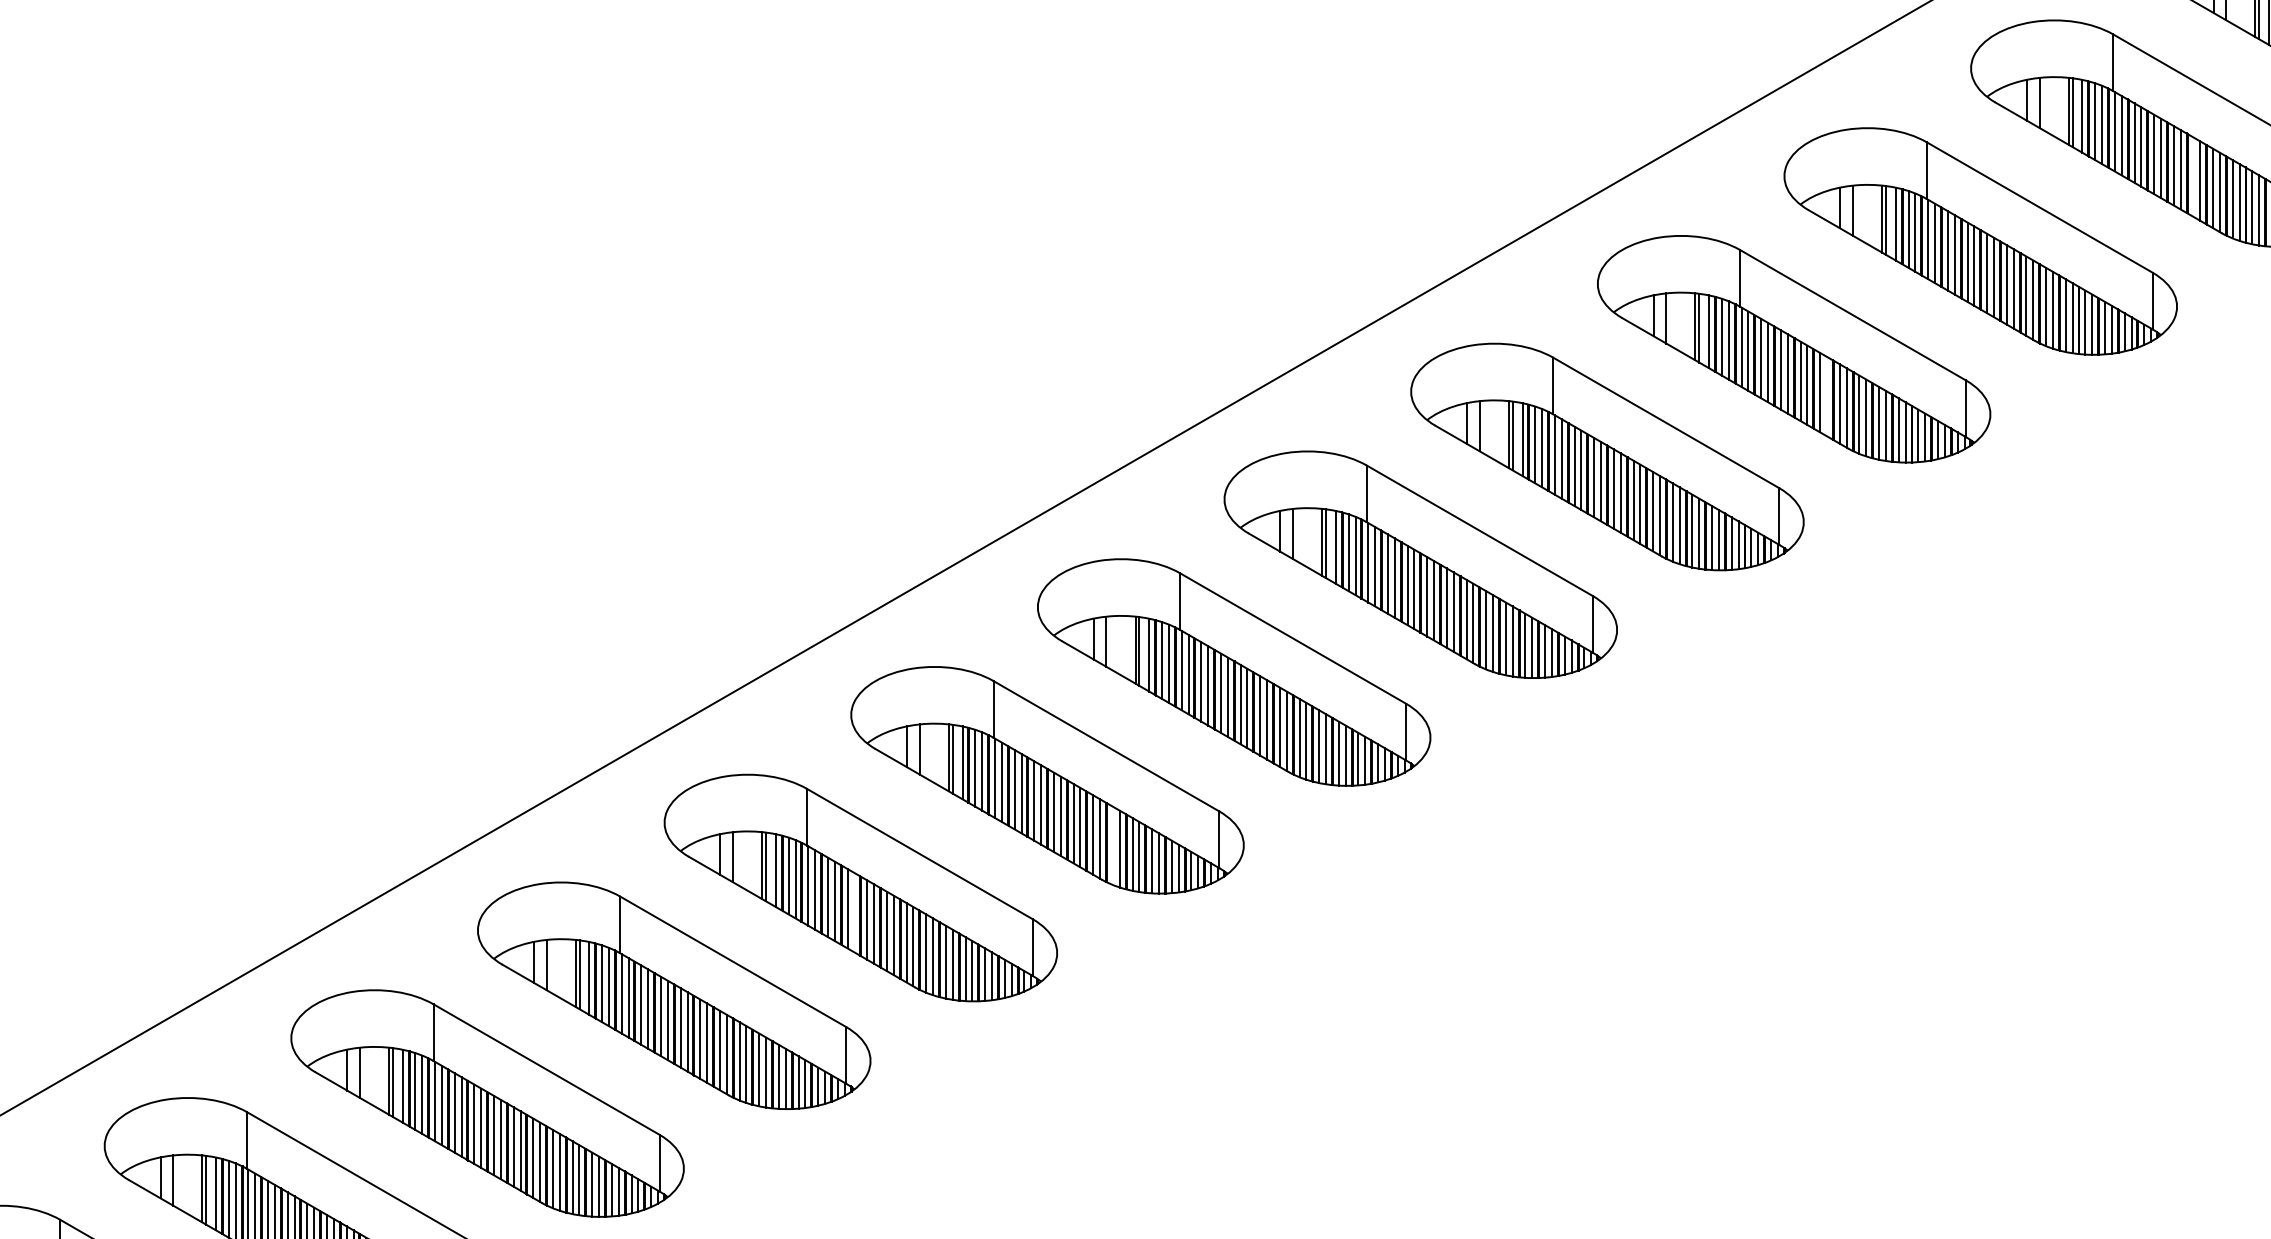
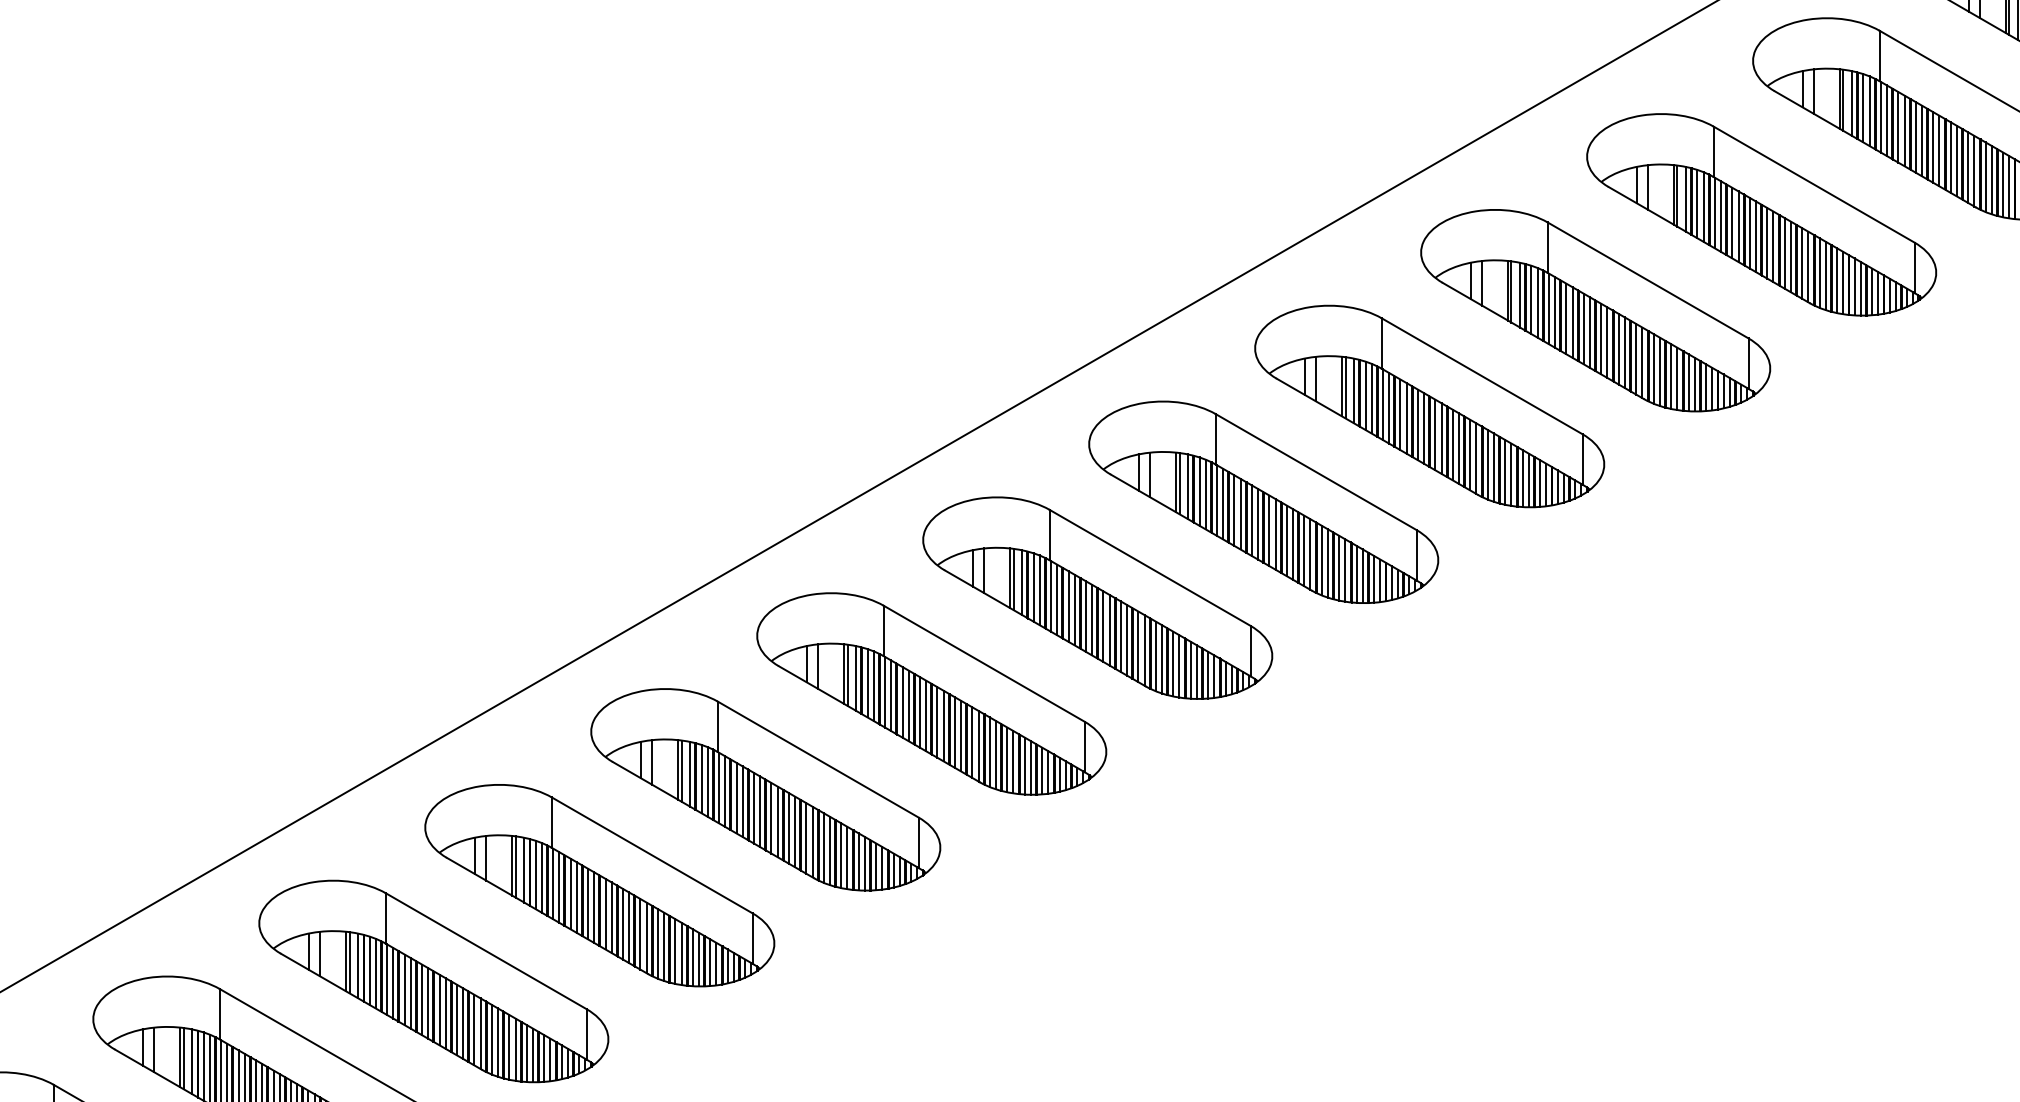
line: (2193, 177) -> (1950, 157), added
line: (1826, 396) -> (1624, 352), added
line: (1112, 846) -> (989, 752), added
line: (854, 912) -> (760, 811), added

